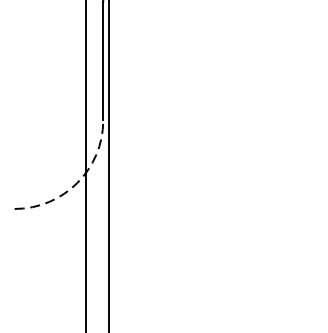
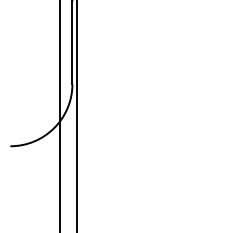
arc: (77, 183) -> (54, 128), dashed -> solid

